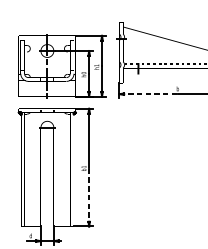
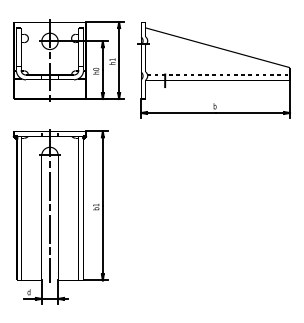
part: (62, 66) -> (68, 60), moved
line: (148, 94) -> (178, 113), dashed -> solid
line: (47, 167) -> (49, 205), added
line: (88, 196) -> (102, 242), dashed -> solid

